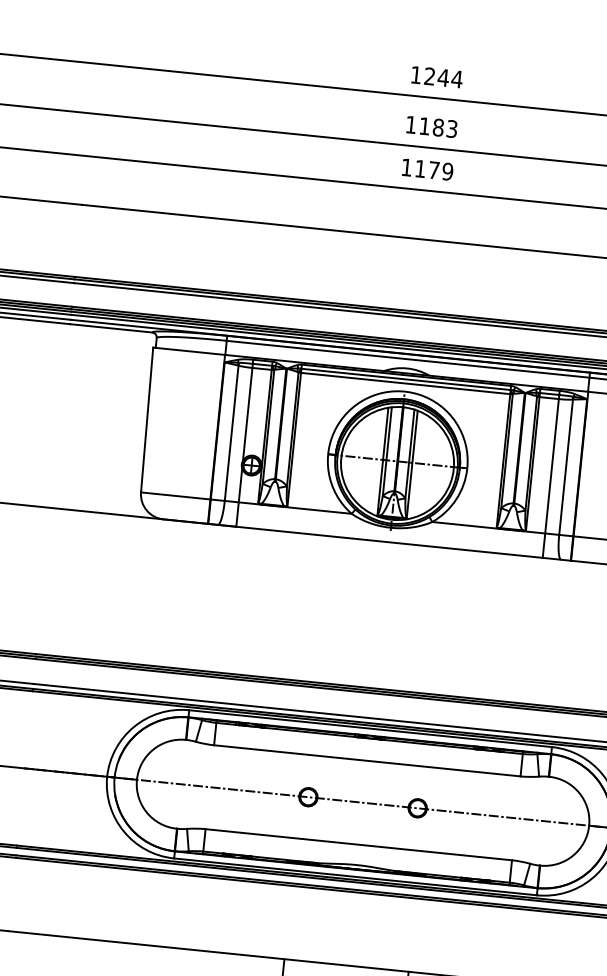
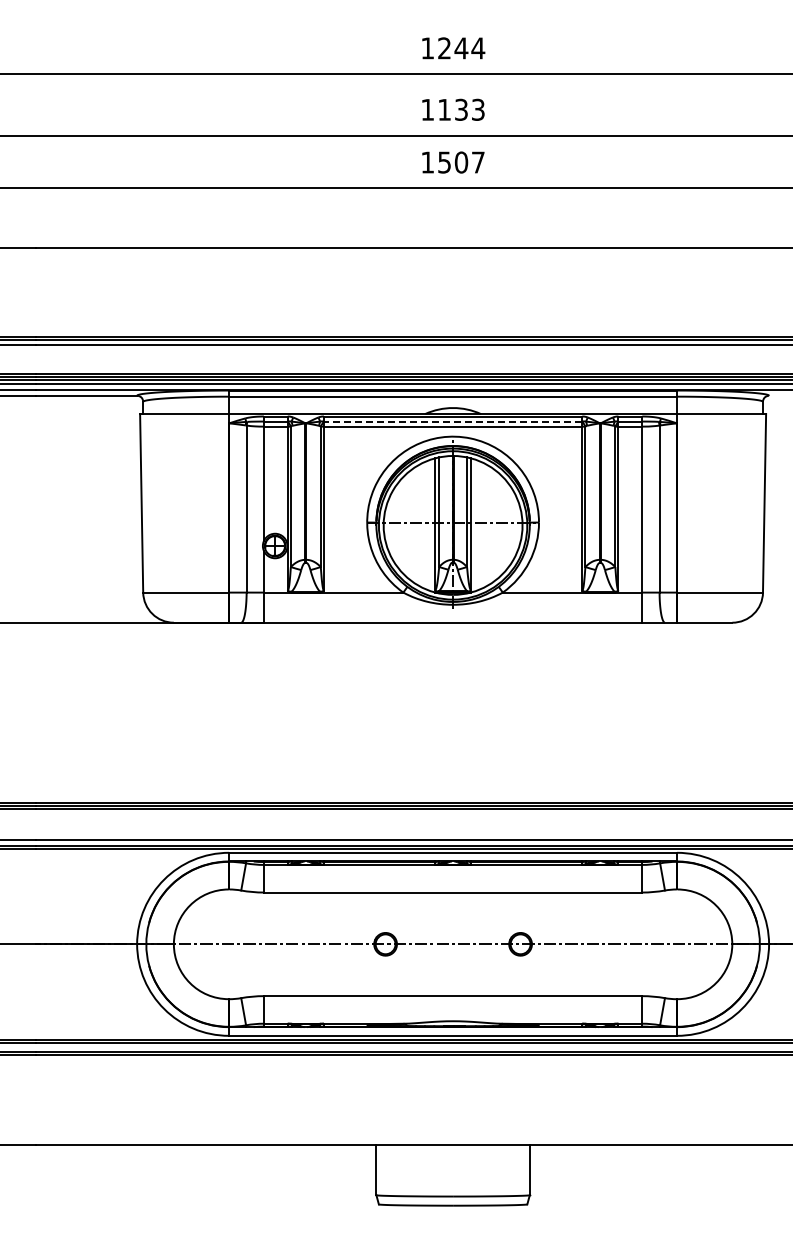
text: (438, 127) -> (461, 109), 1183 -> 1133
text: (434, 170) -> (461, 162), 1179 -> 1507
line: (405, 379) -> (452, 421), solid -> dashed

